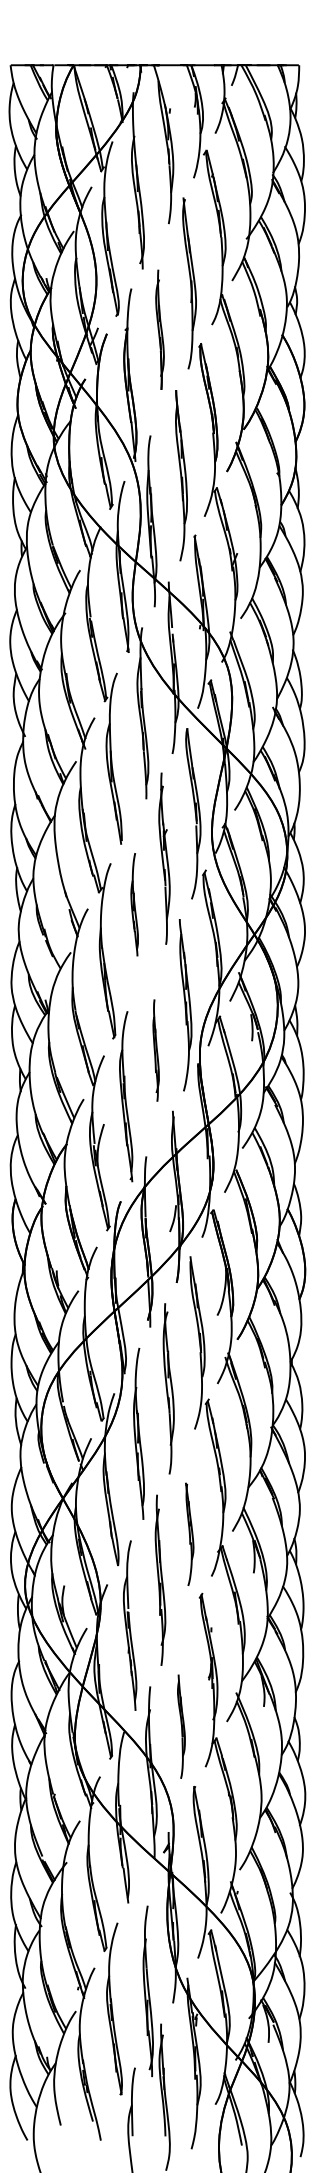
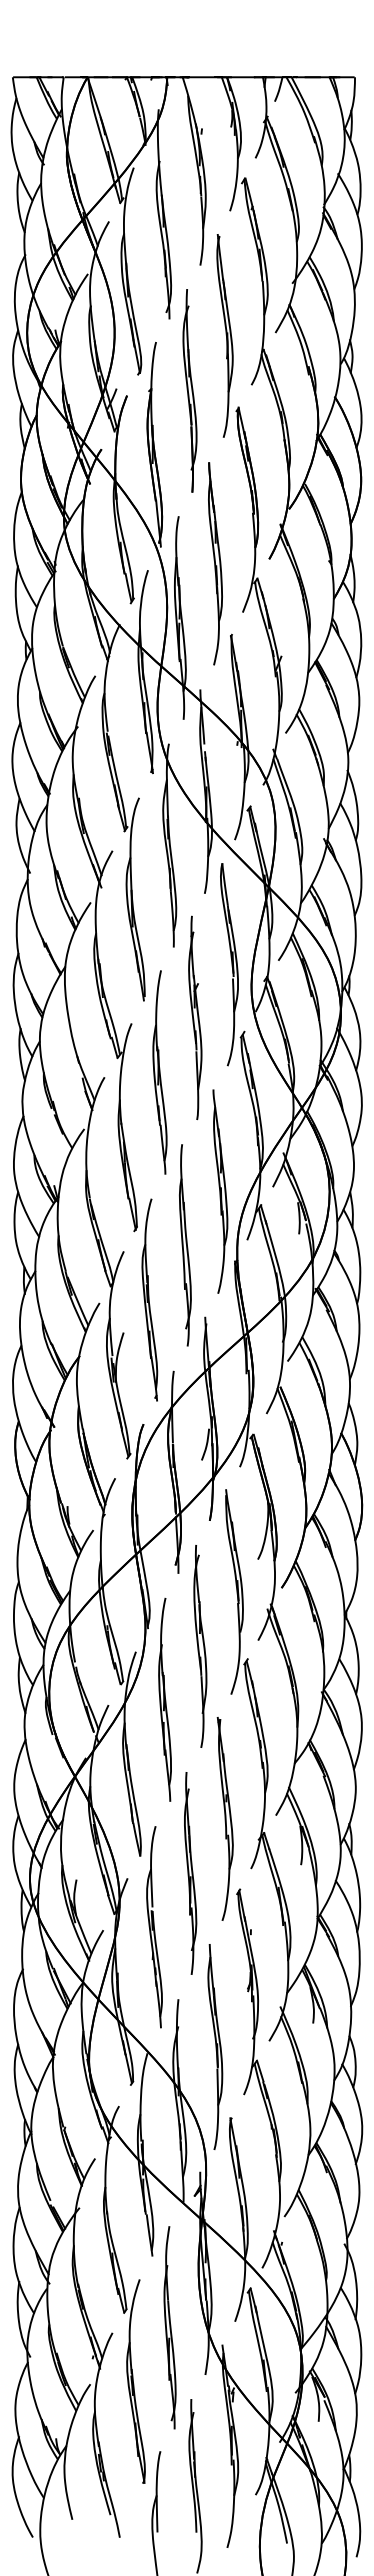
part: (159, 329) -> (189, 390), size x1.43
part: (134, 904) -> (159, 1072), size x1.67
part: (156, 1050) -> (185, 1245), size x1.67
part: (189, 1533) -> (224, 1818), size x1.67
part: (181, 1726) -> (215, 2046), size x1.67
part: (147, 1991) -> (169, 2327), moved

